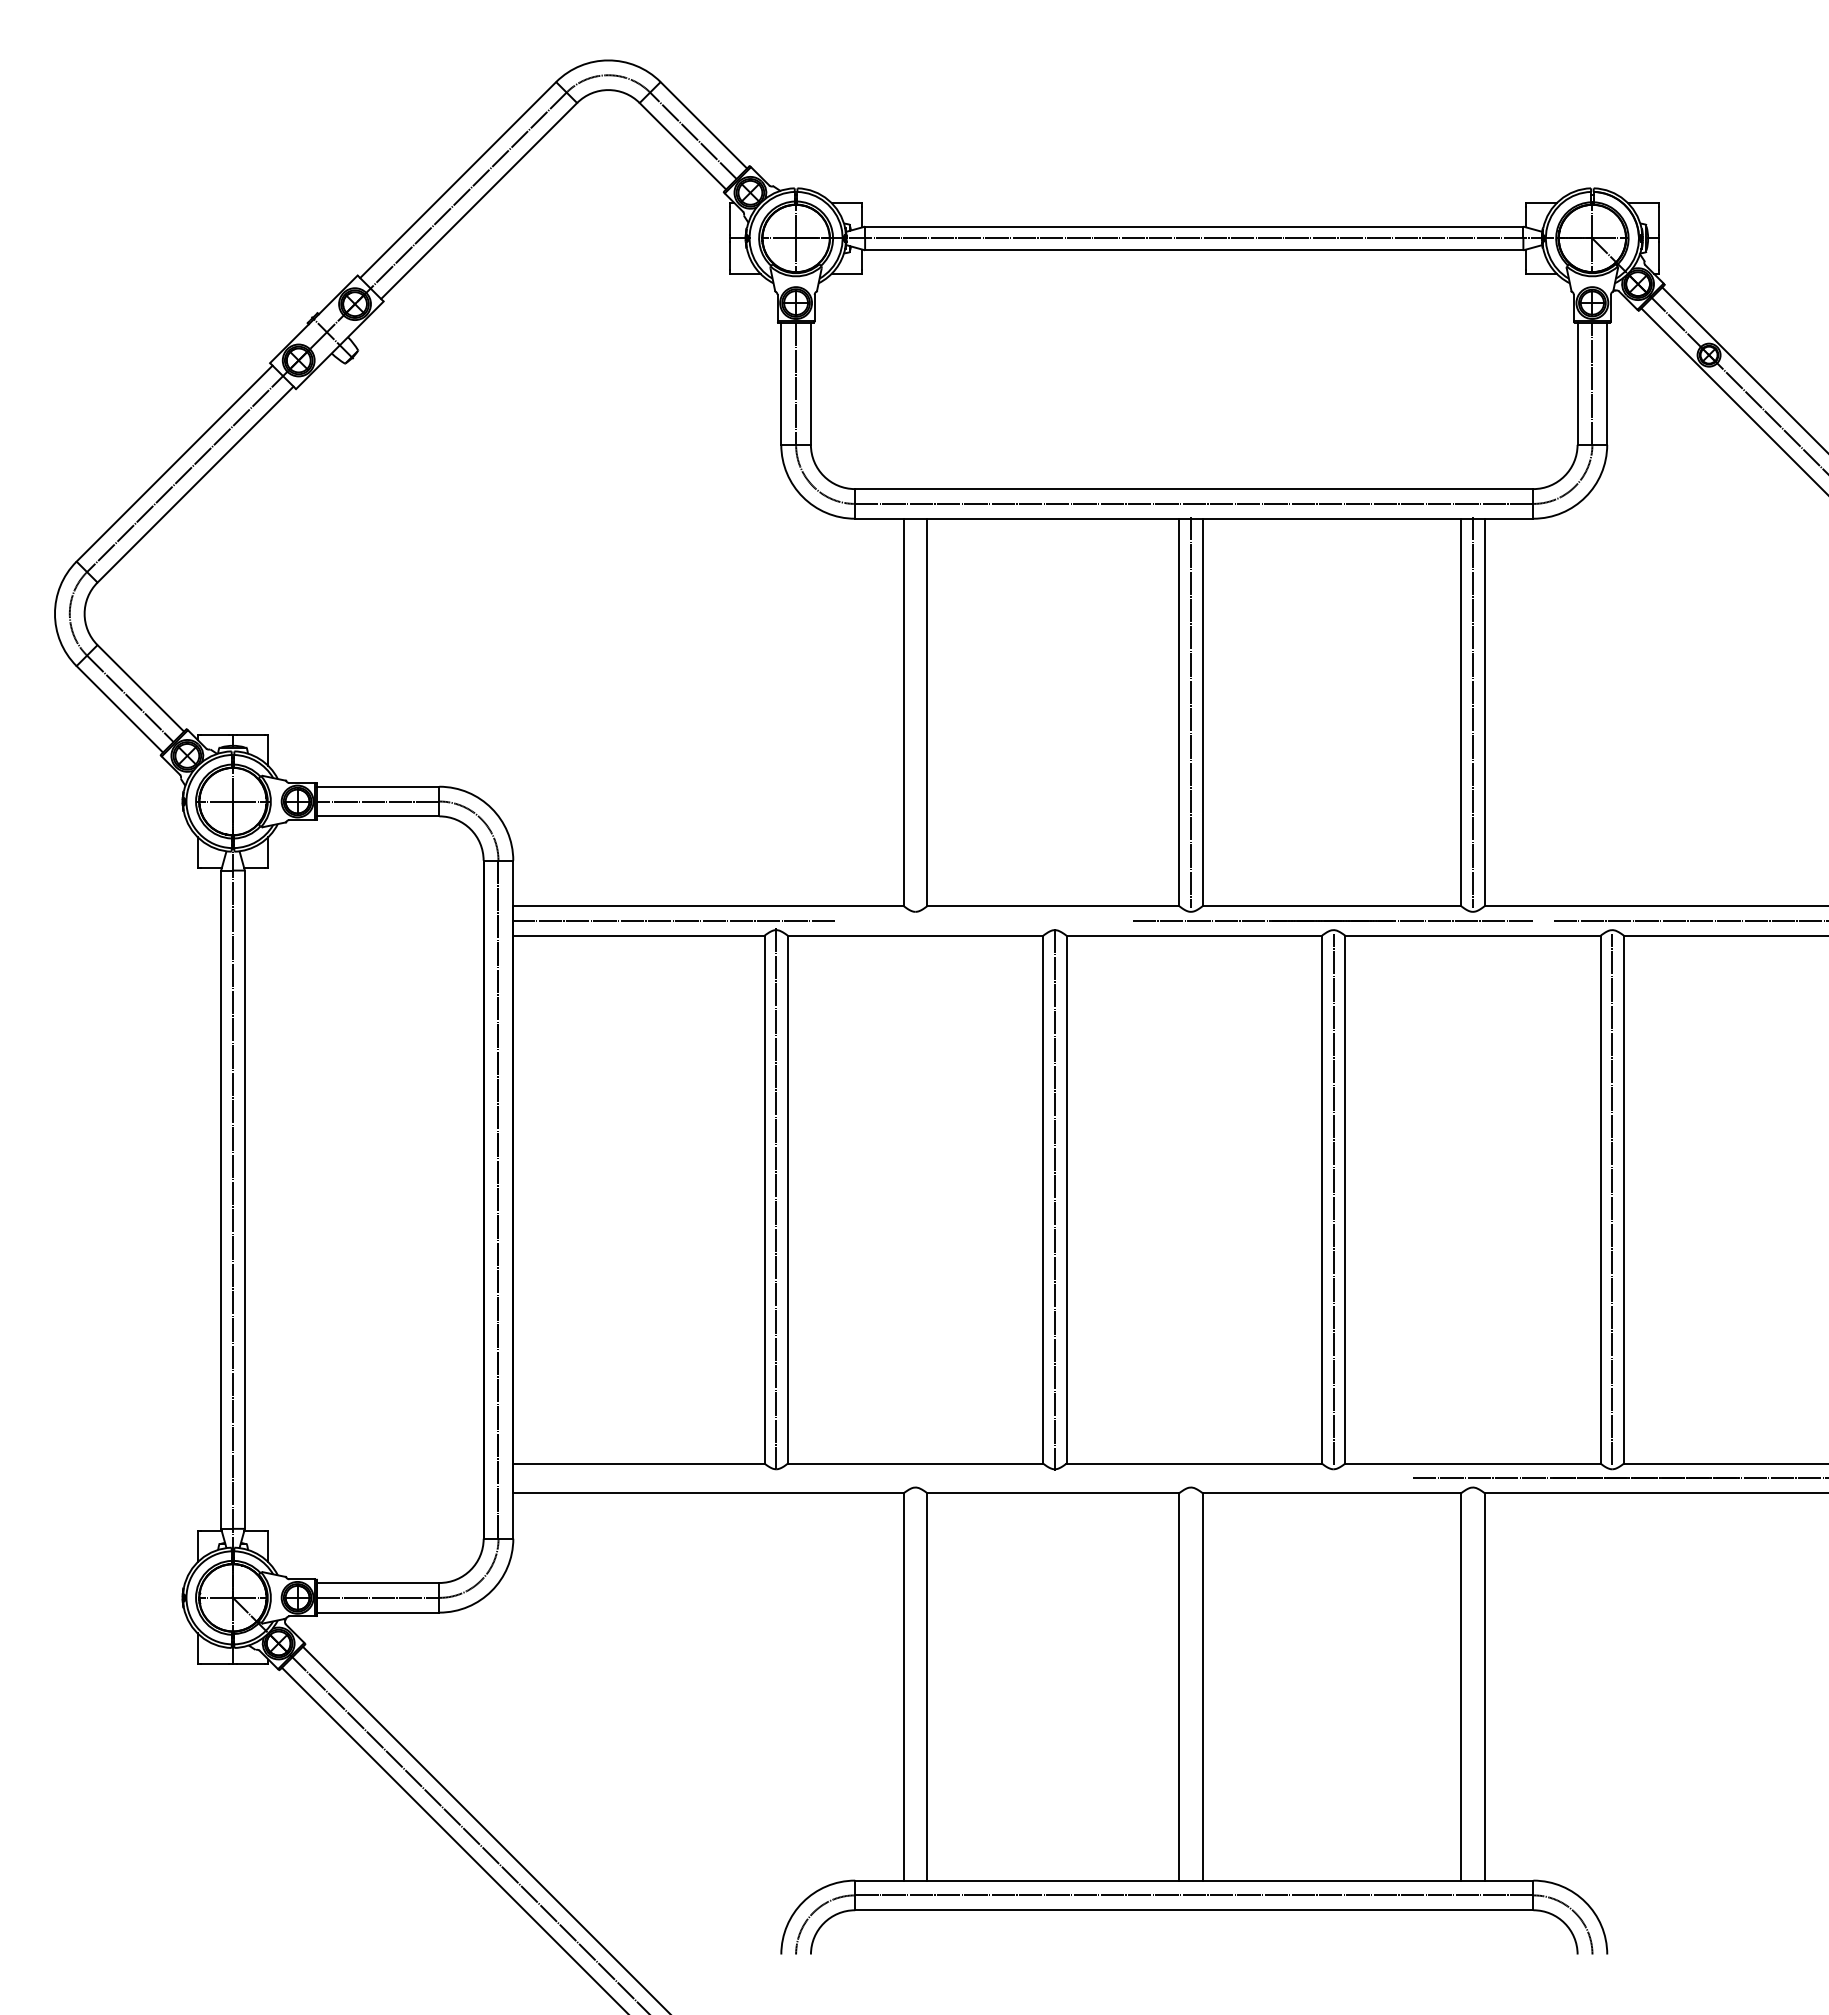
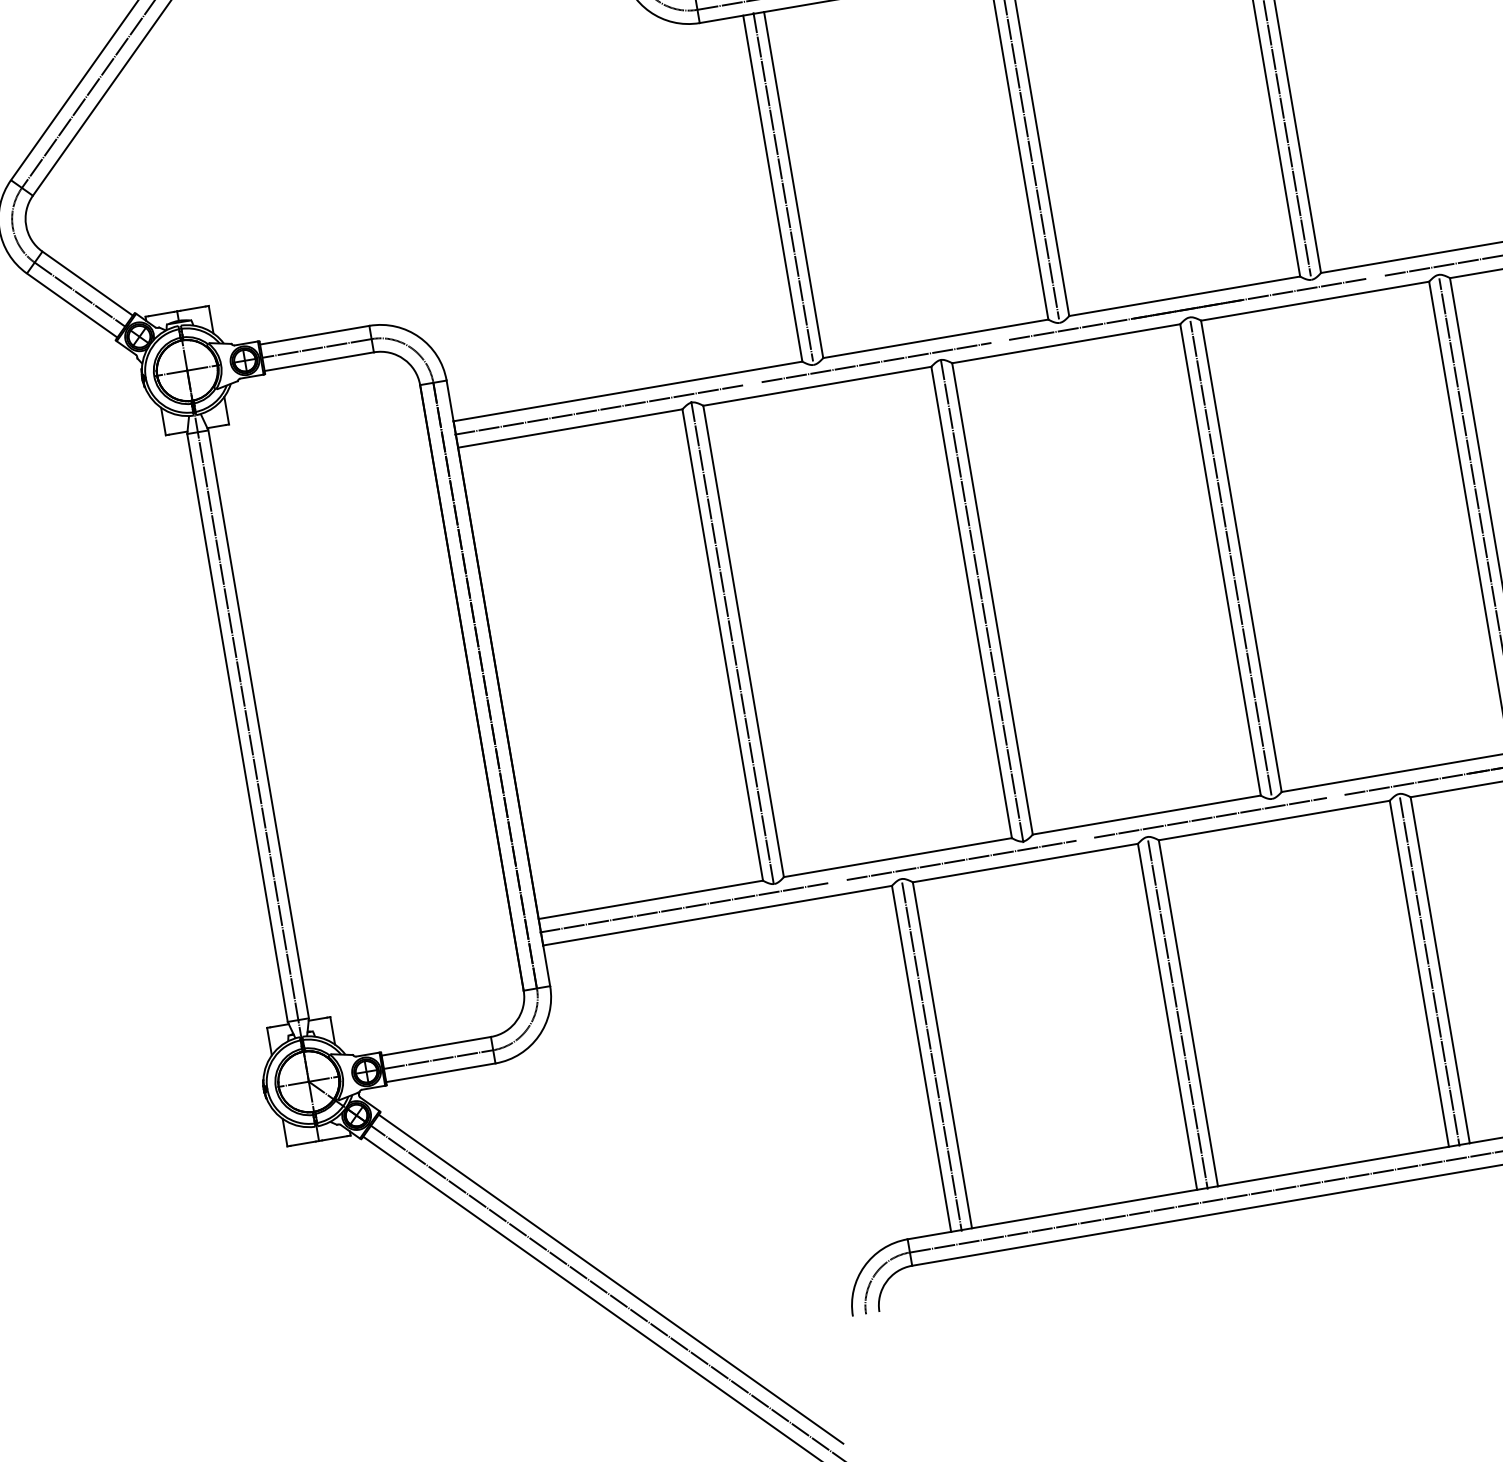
line: (915, 712) -> (783, 186), added
line: (984, 921) -> (876, 363), added
line: (673, 1478) -> (684, 907), added
line: (984, 1478) -> (961, 860), added
line: (1262, 1478) -> (1210, 818), added
line: (915, 1686) -> (931, 1056), added
line: (1190, 1686) -> (1177, 1014), added
line: (1472, 1686) -> (1429, 971), added

